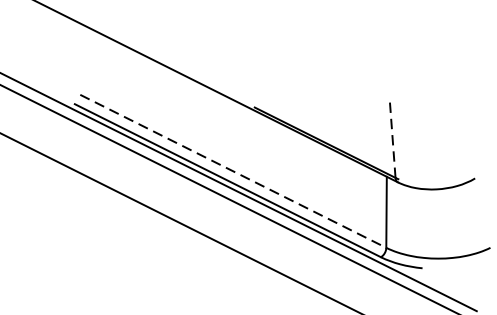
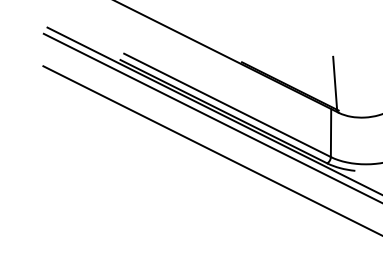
line: (393, 138) -> (335, 83), dashed -> solid
line: (233, 171) -> (227, 105), dashed -> solid

